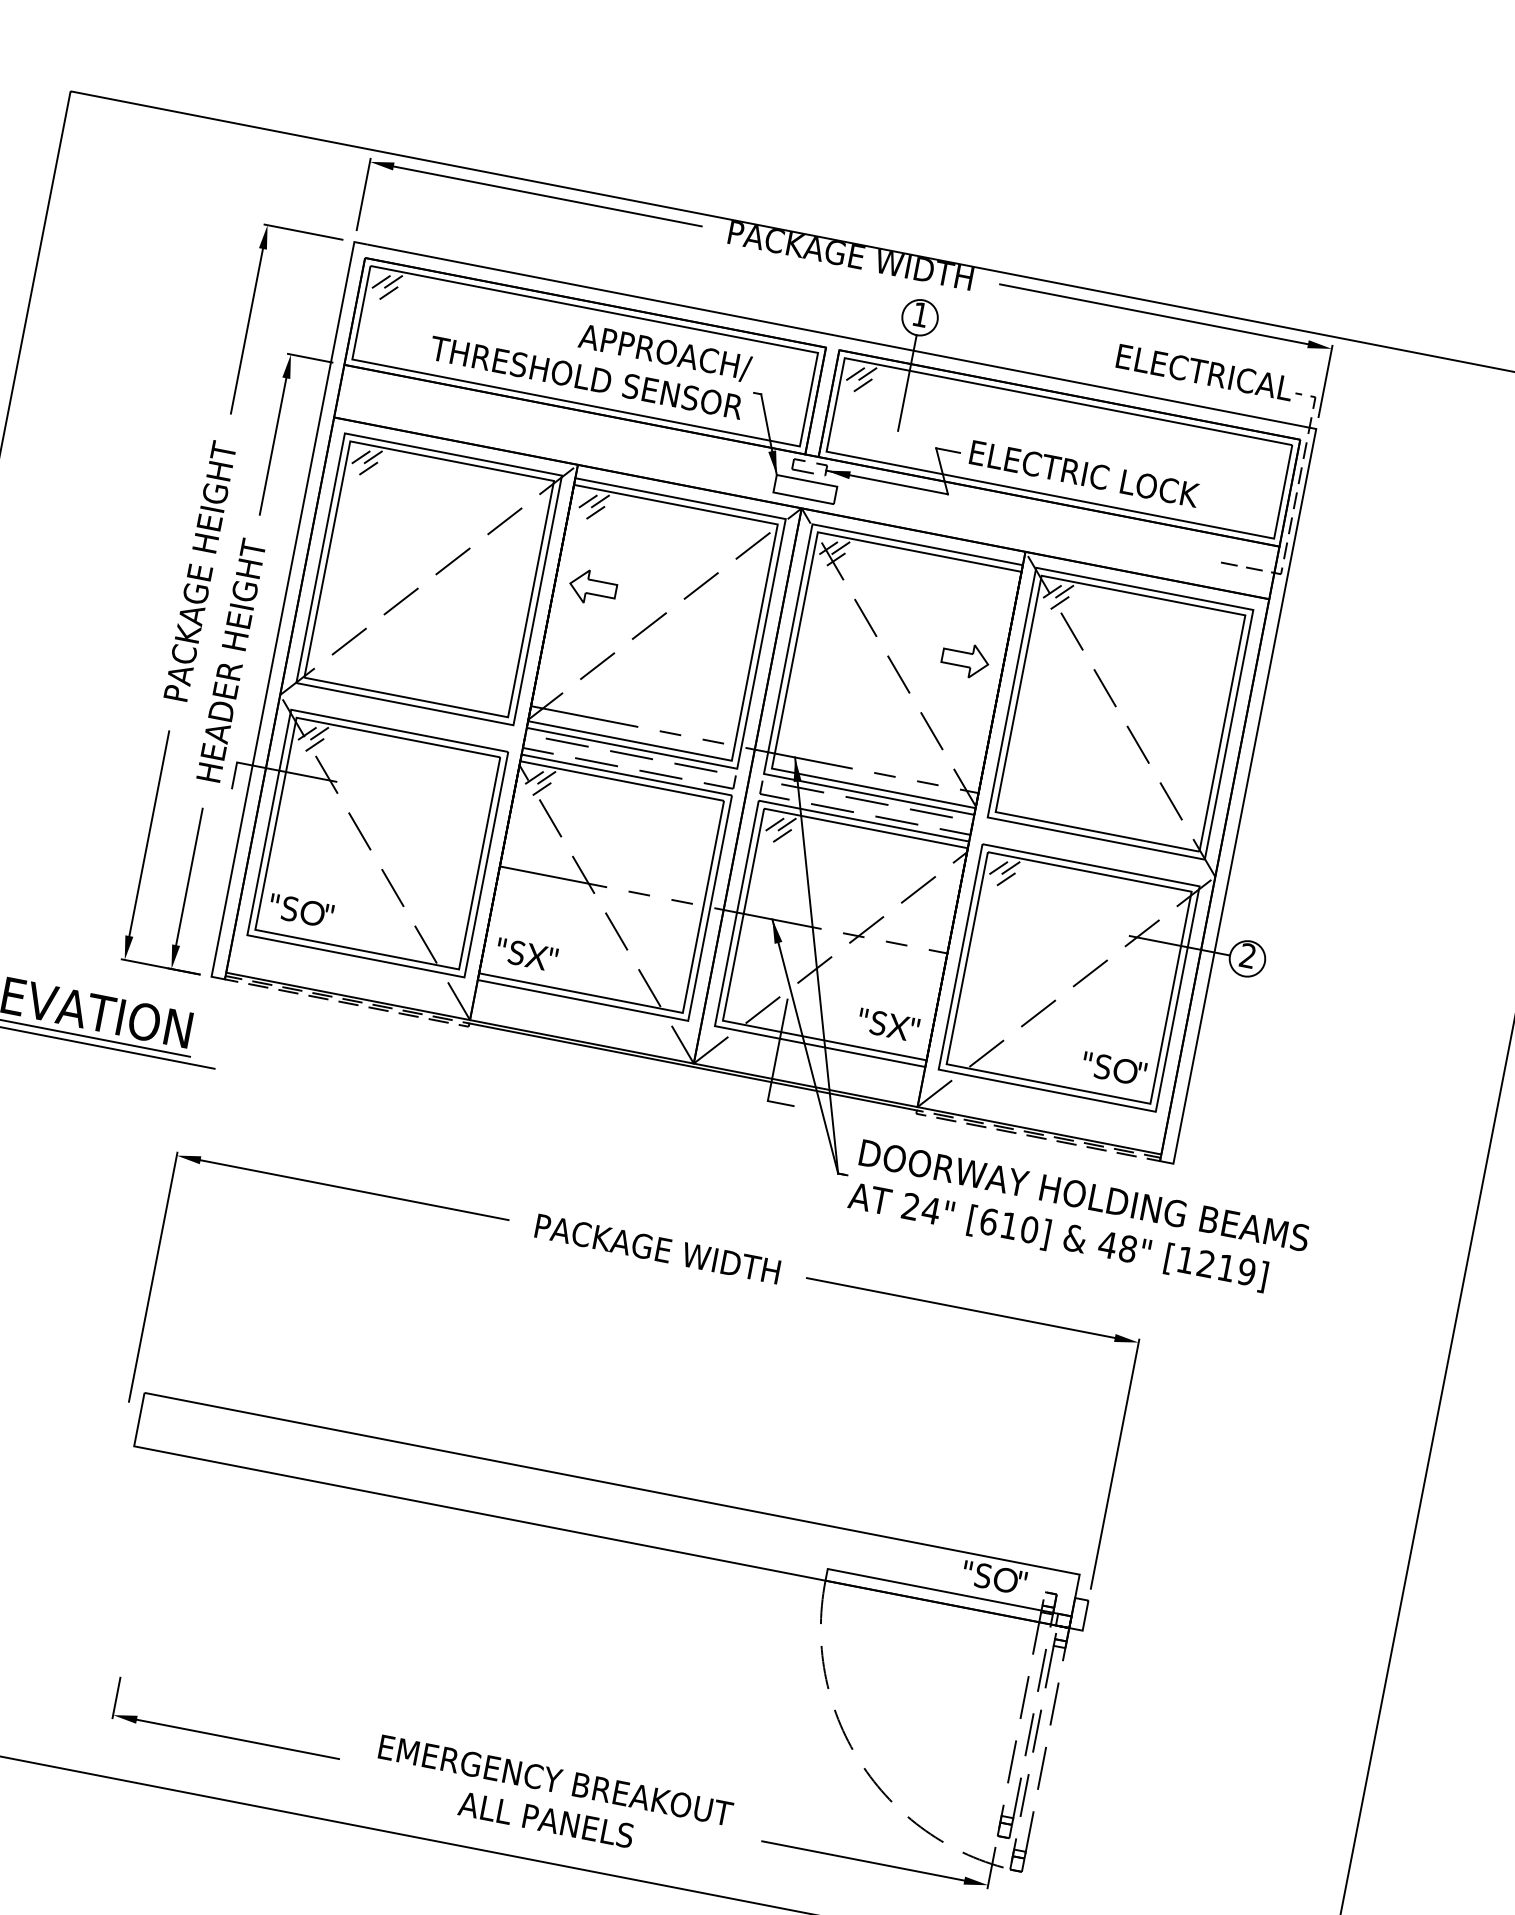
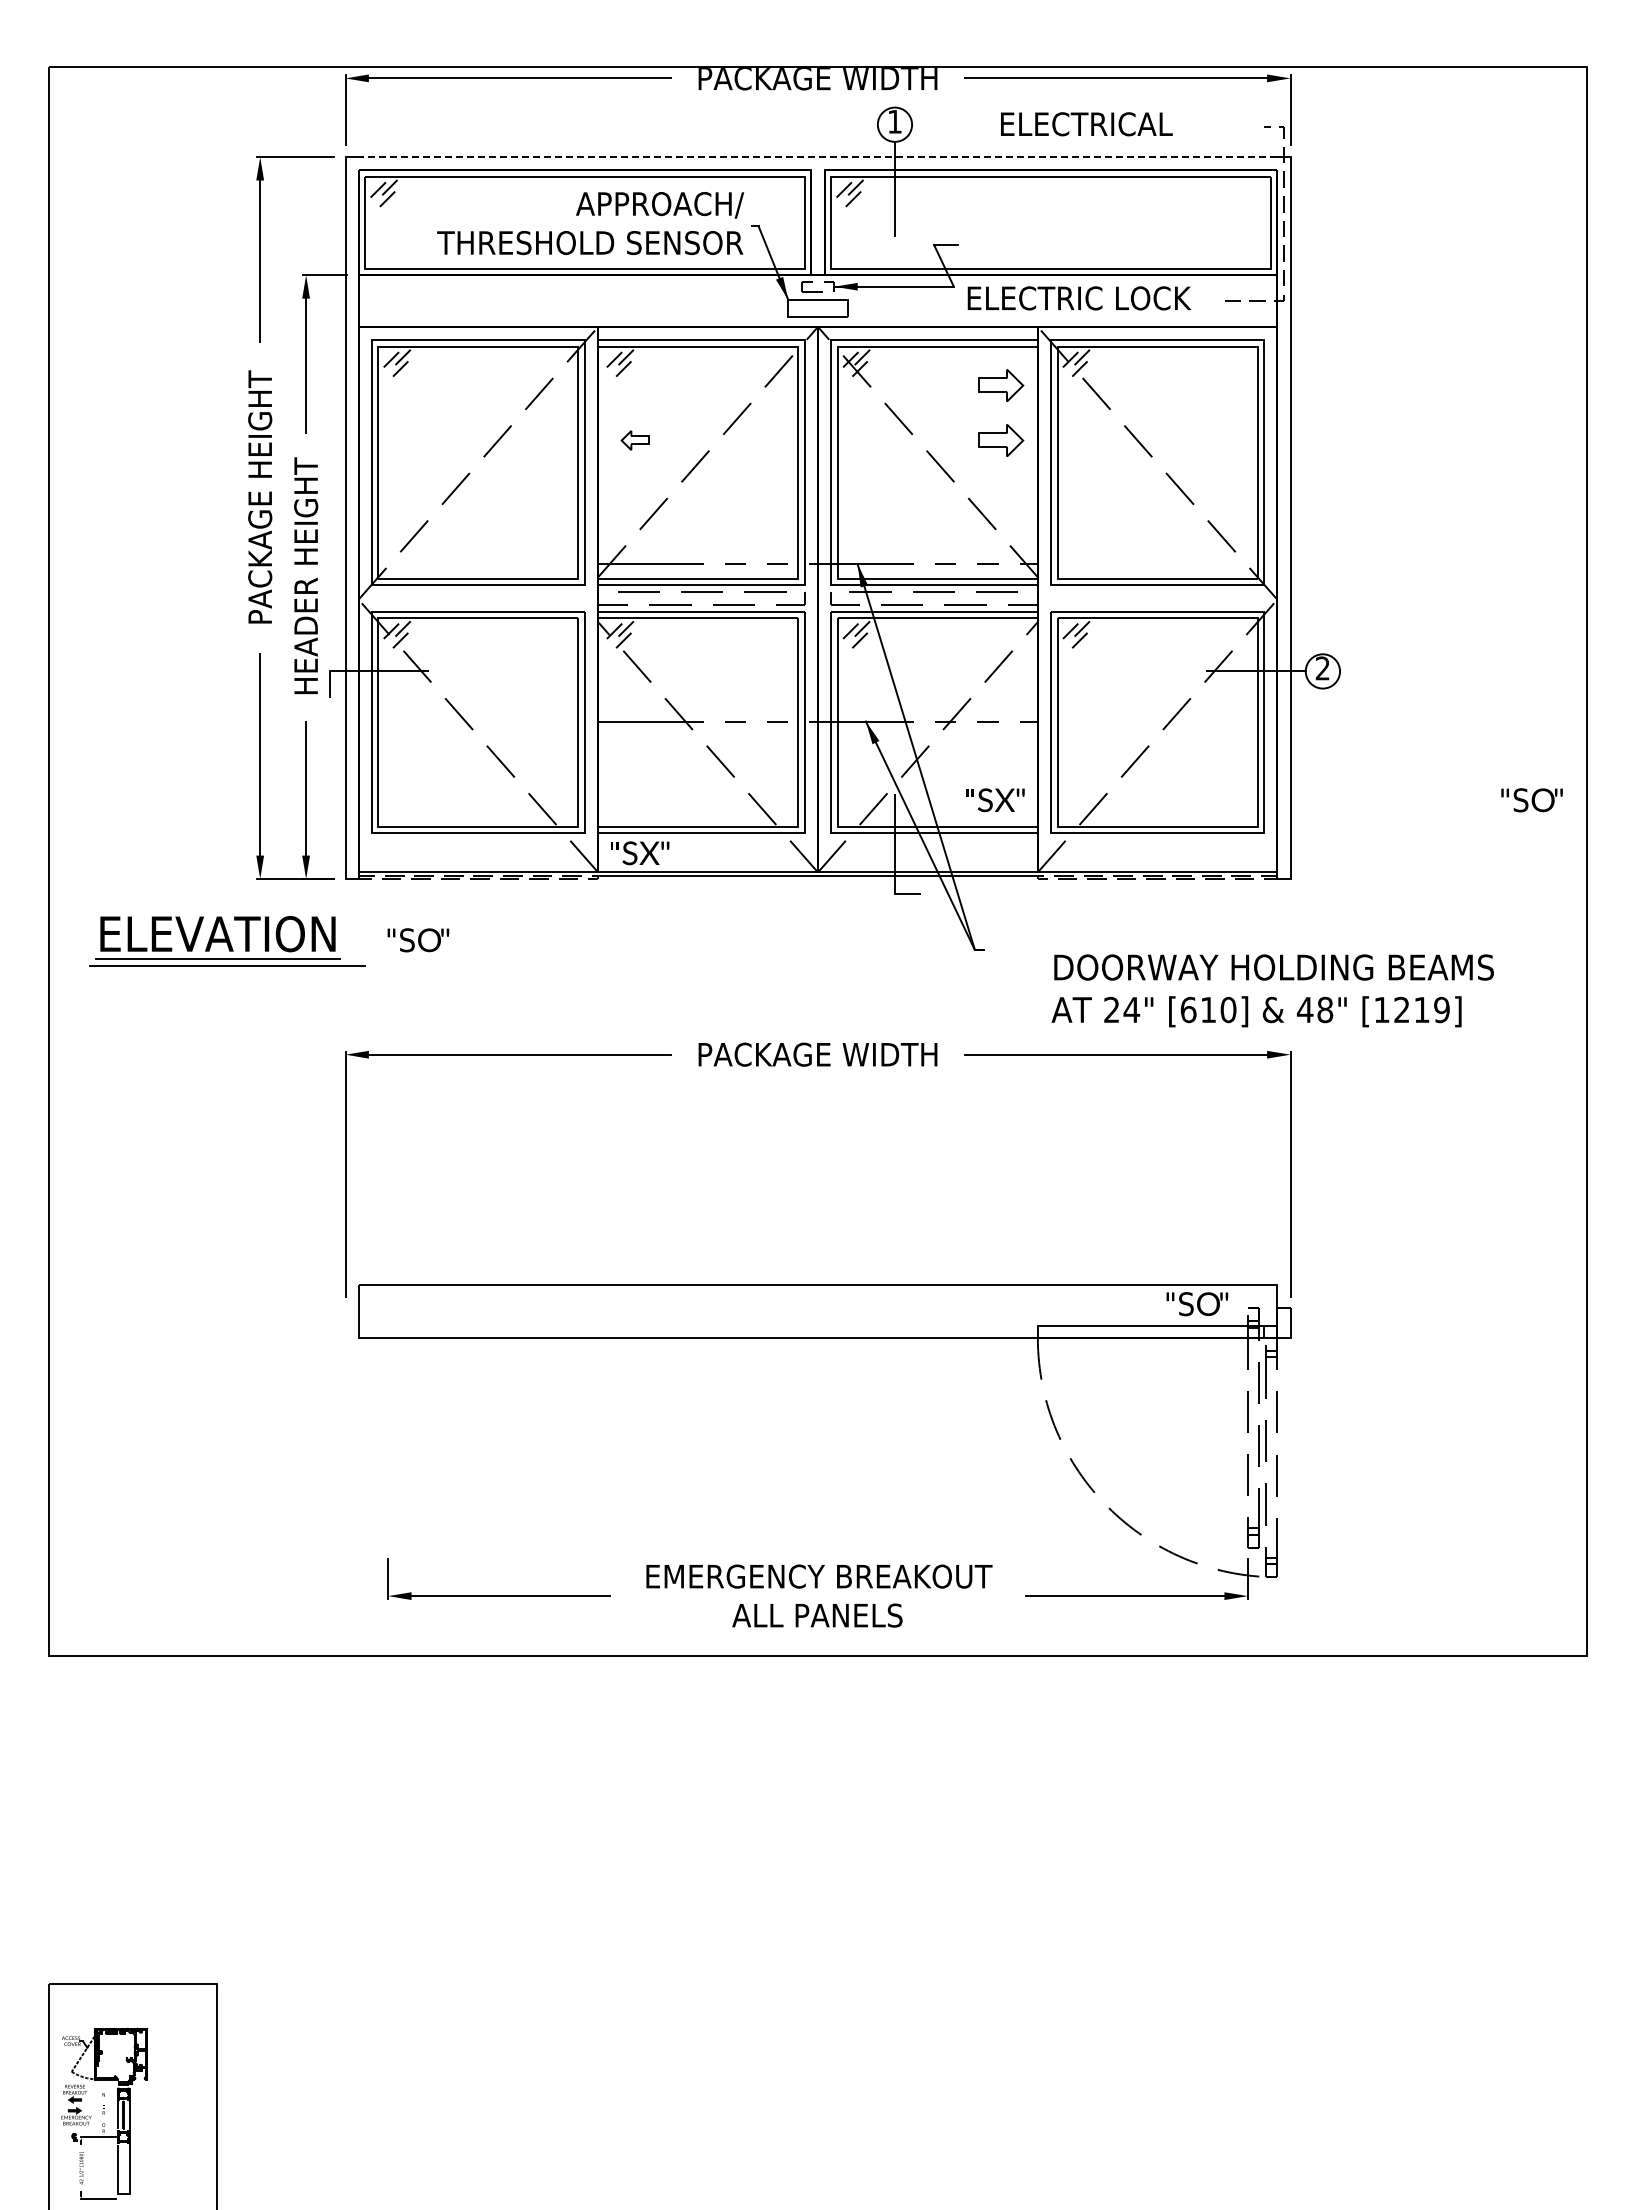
line: (834, 335) -> (817, 157), solid -> dashed
text: (1204, 372) -> (1086, 124), moved
text: (1084, 474) -> (1079, 298), moved
part: (592, 587) -> (634, 440), size x0.6
part: (976, 604) -> (1001, 385), added
text: (301, 911) -> (418, 940), moved
text: (527, 955) -> (640, 853), moved
text: (1113, 1069) -> (1531, 800), moved
text: (1078, 1218) -> (1272, 990), moved

